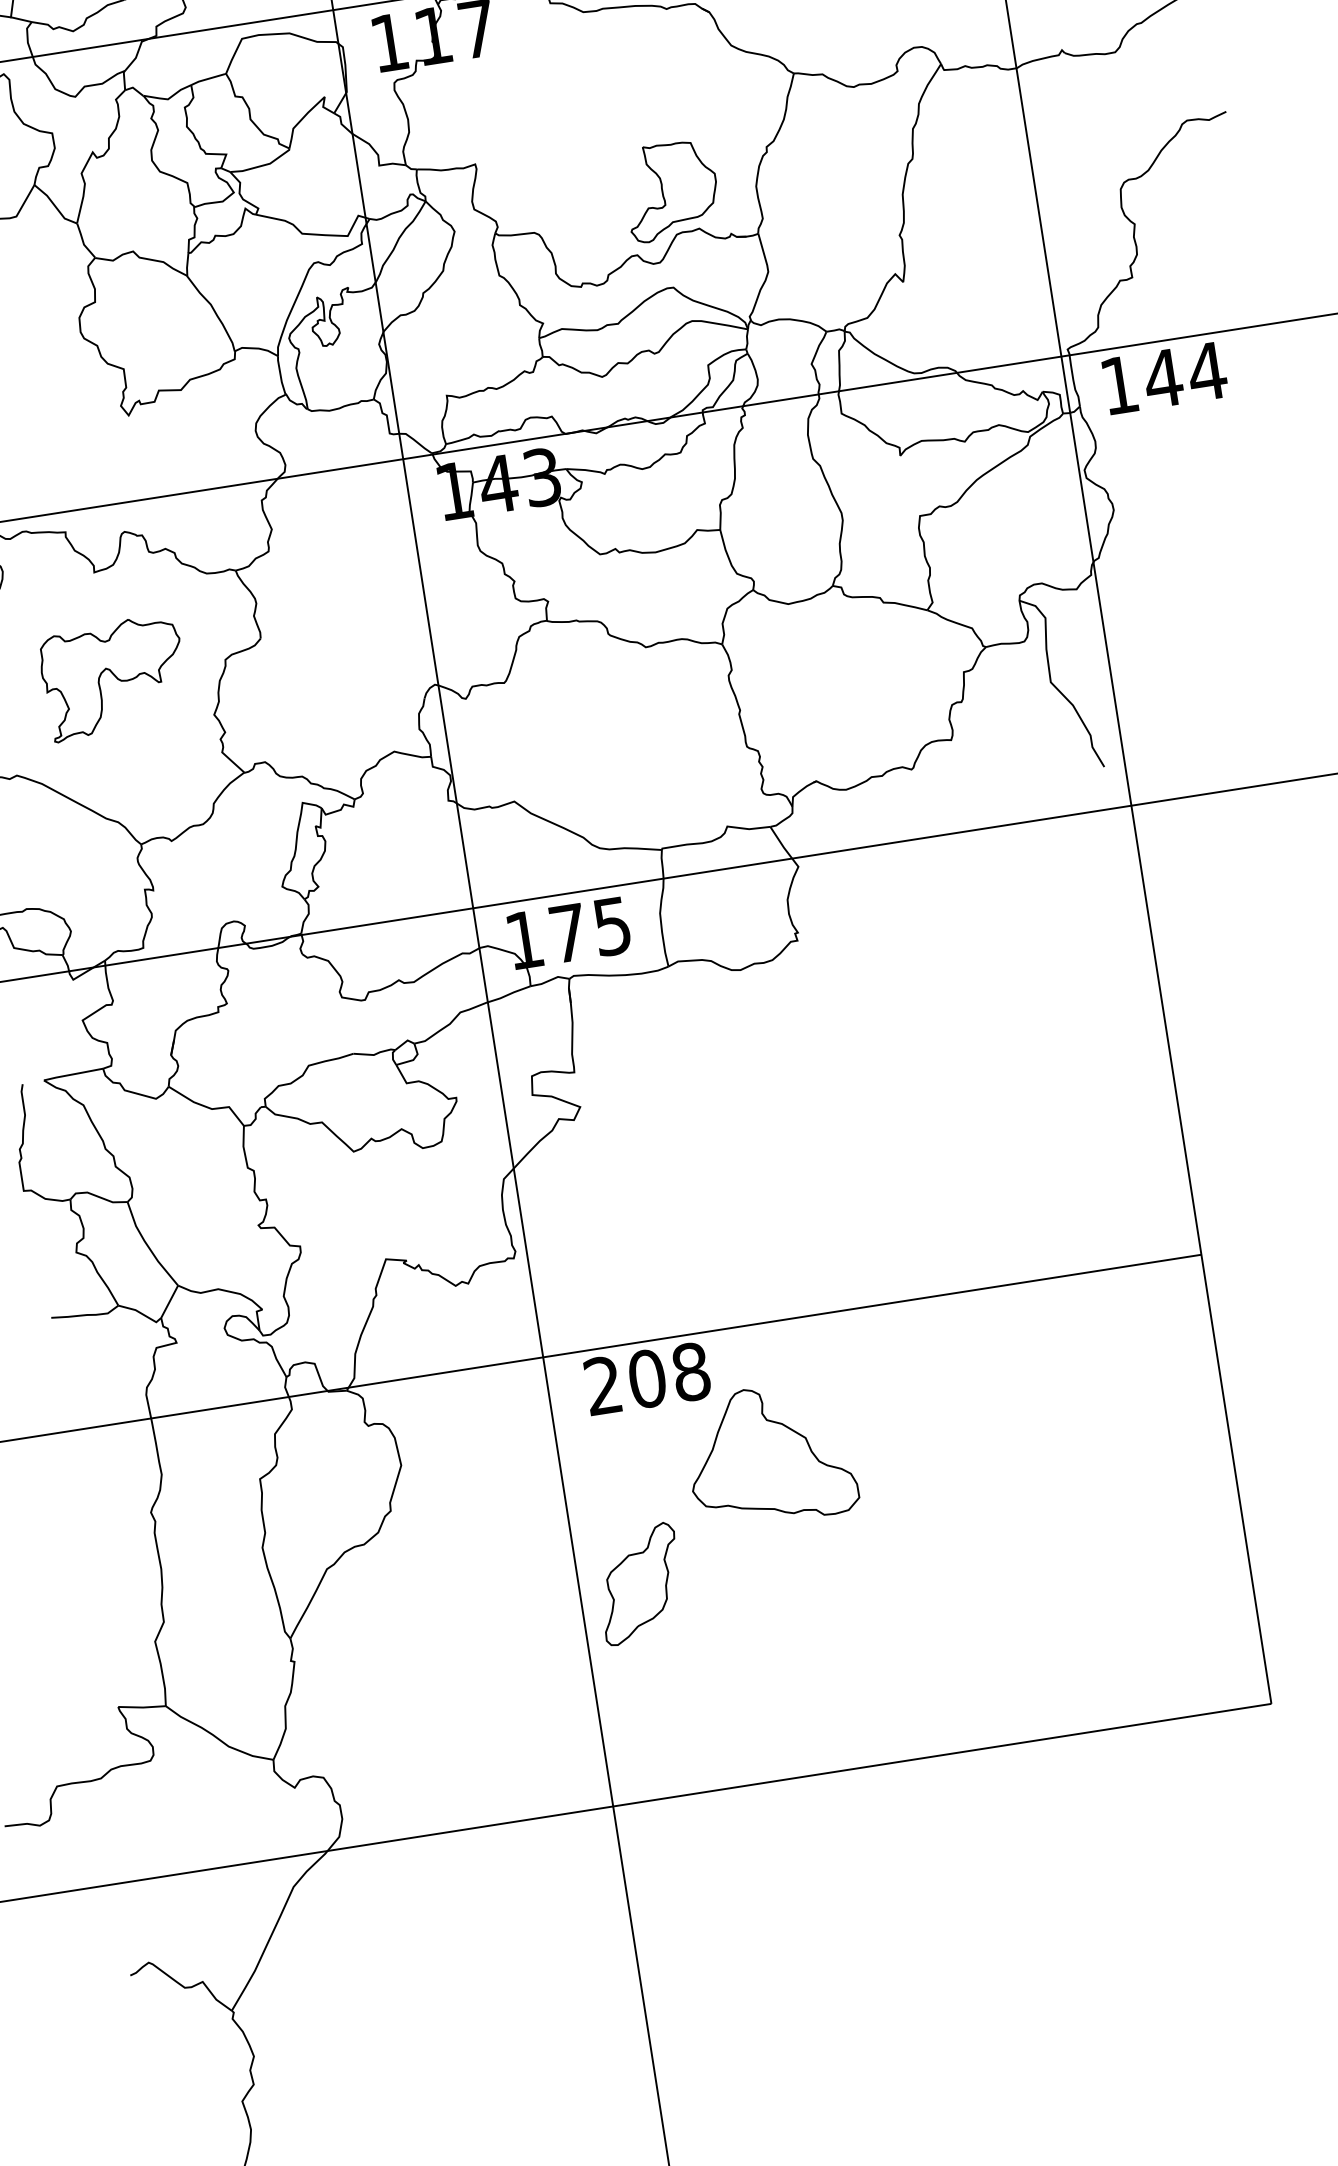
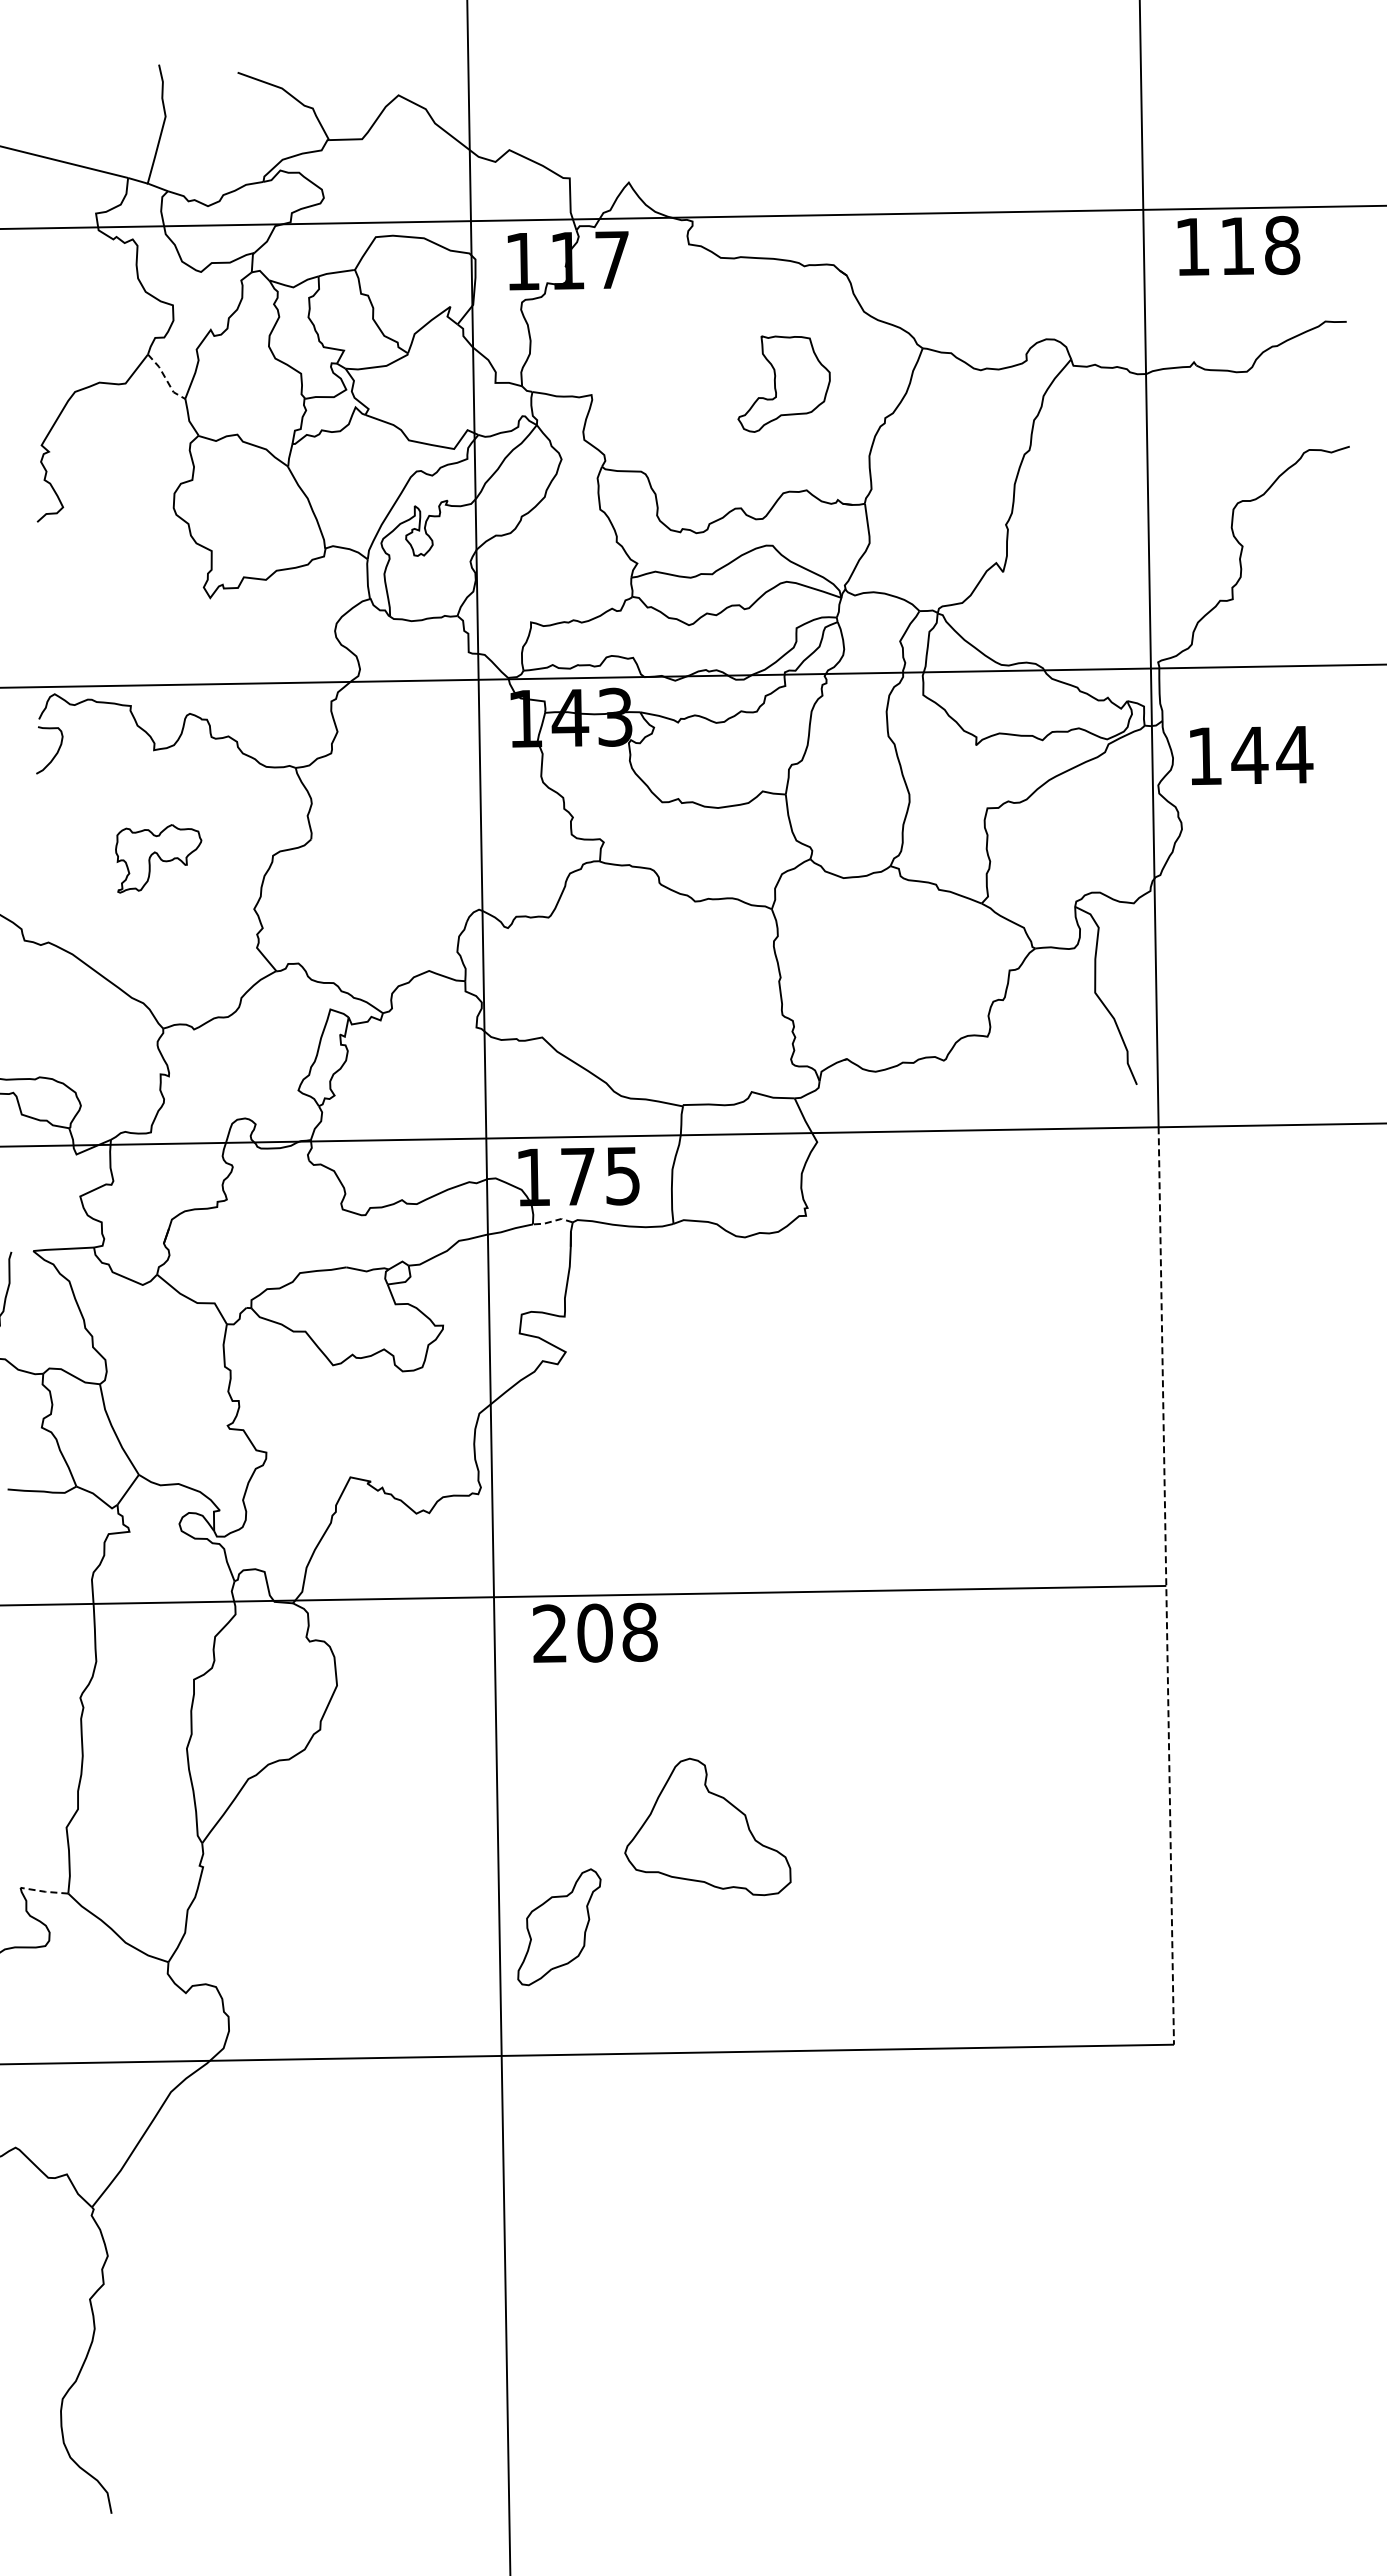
part: (670, 190) -> (783, 383), moved
line: (54, 206) -> (165, 378), solid -> dashed
text: (1164, 378) -> (1251, 755), moved
part: (113, 678) -> (158, 858), size x0.6
line: (549, 980) -> (552, 1221), solid -> dashed
line: (1201, 1255) -> (1166, 1586), solid -> dashed
part: (770, 1454) -> (707, 1826), moved
part: (640, 1584) -> (559, 1927), moved
line: (142, 1707) -> (44, 1891), solid -> dashed

